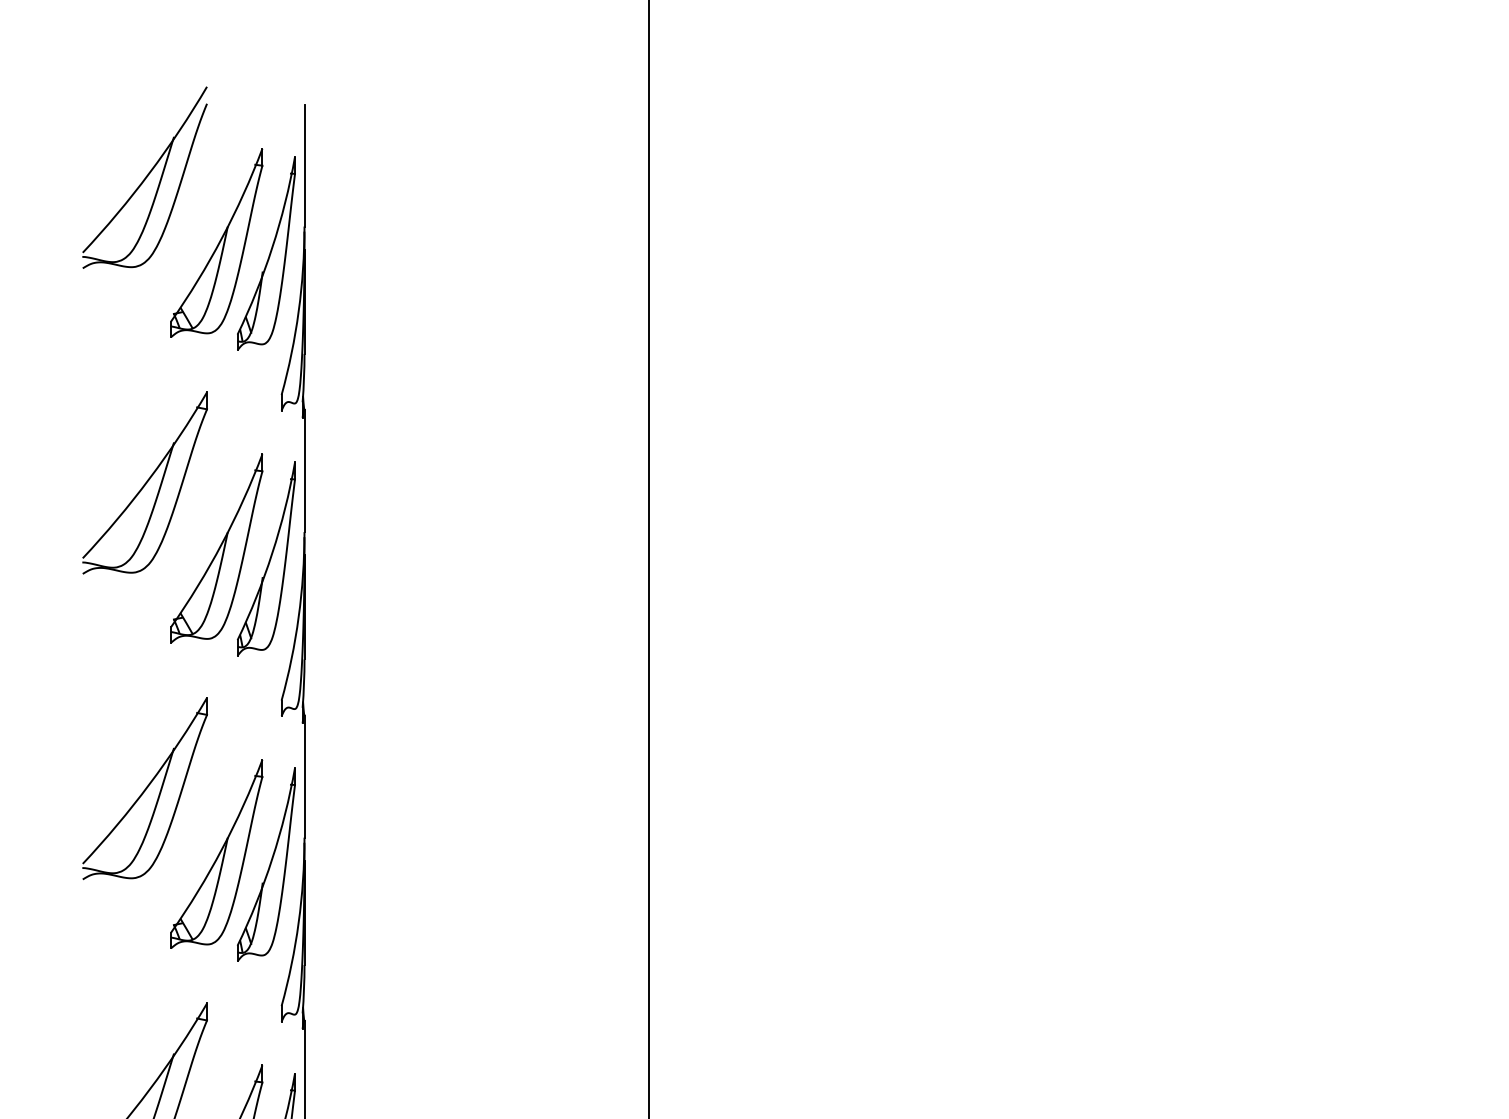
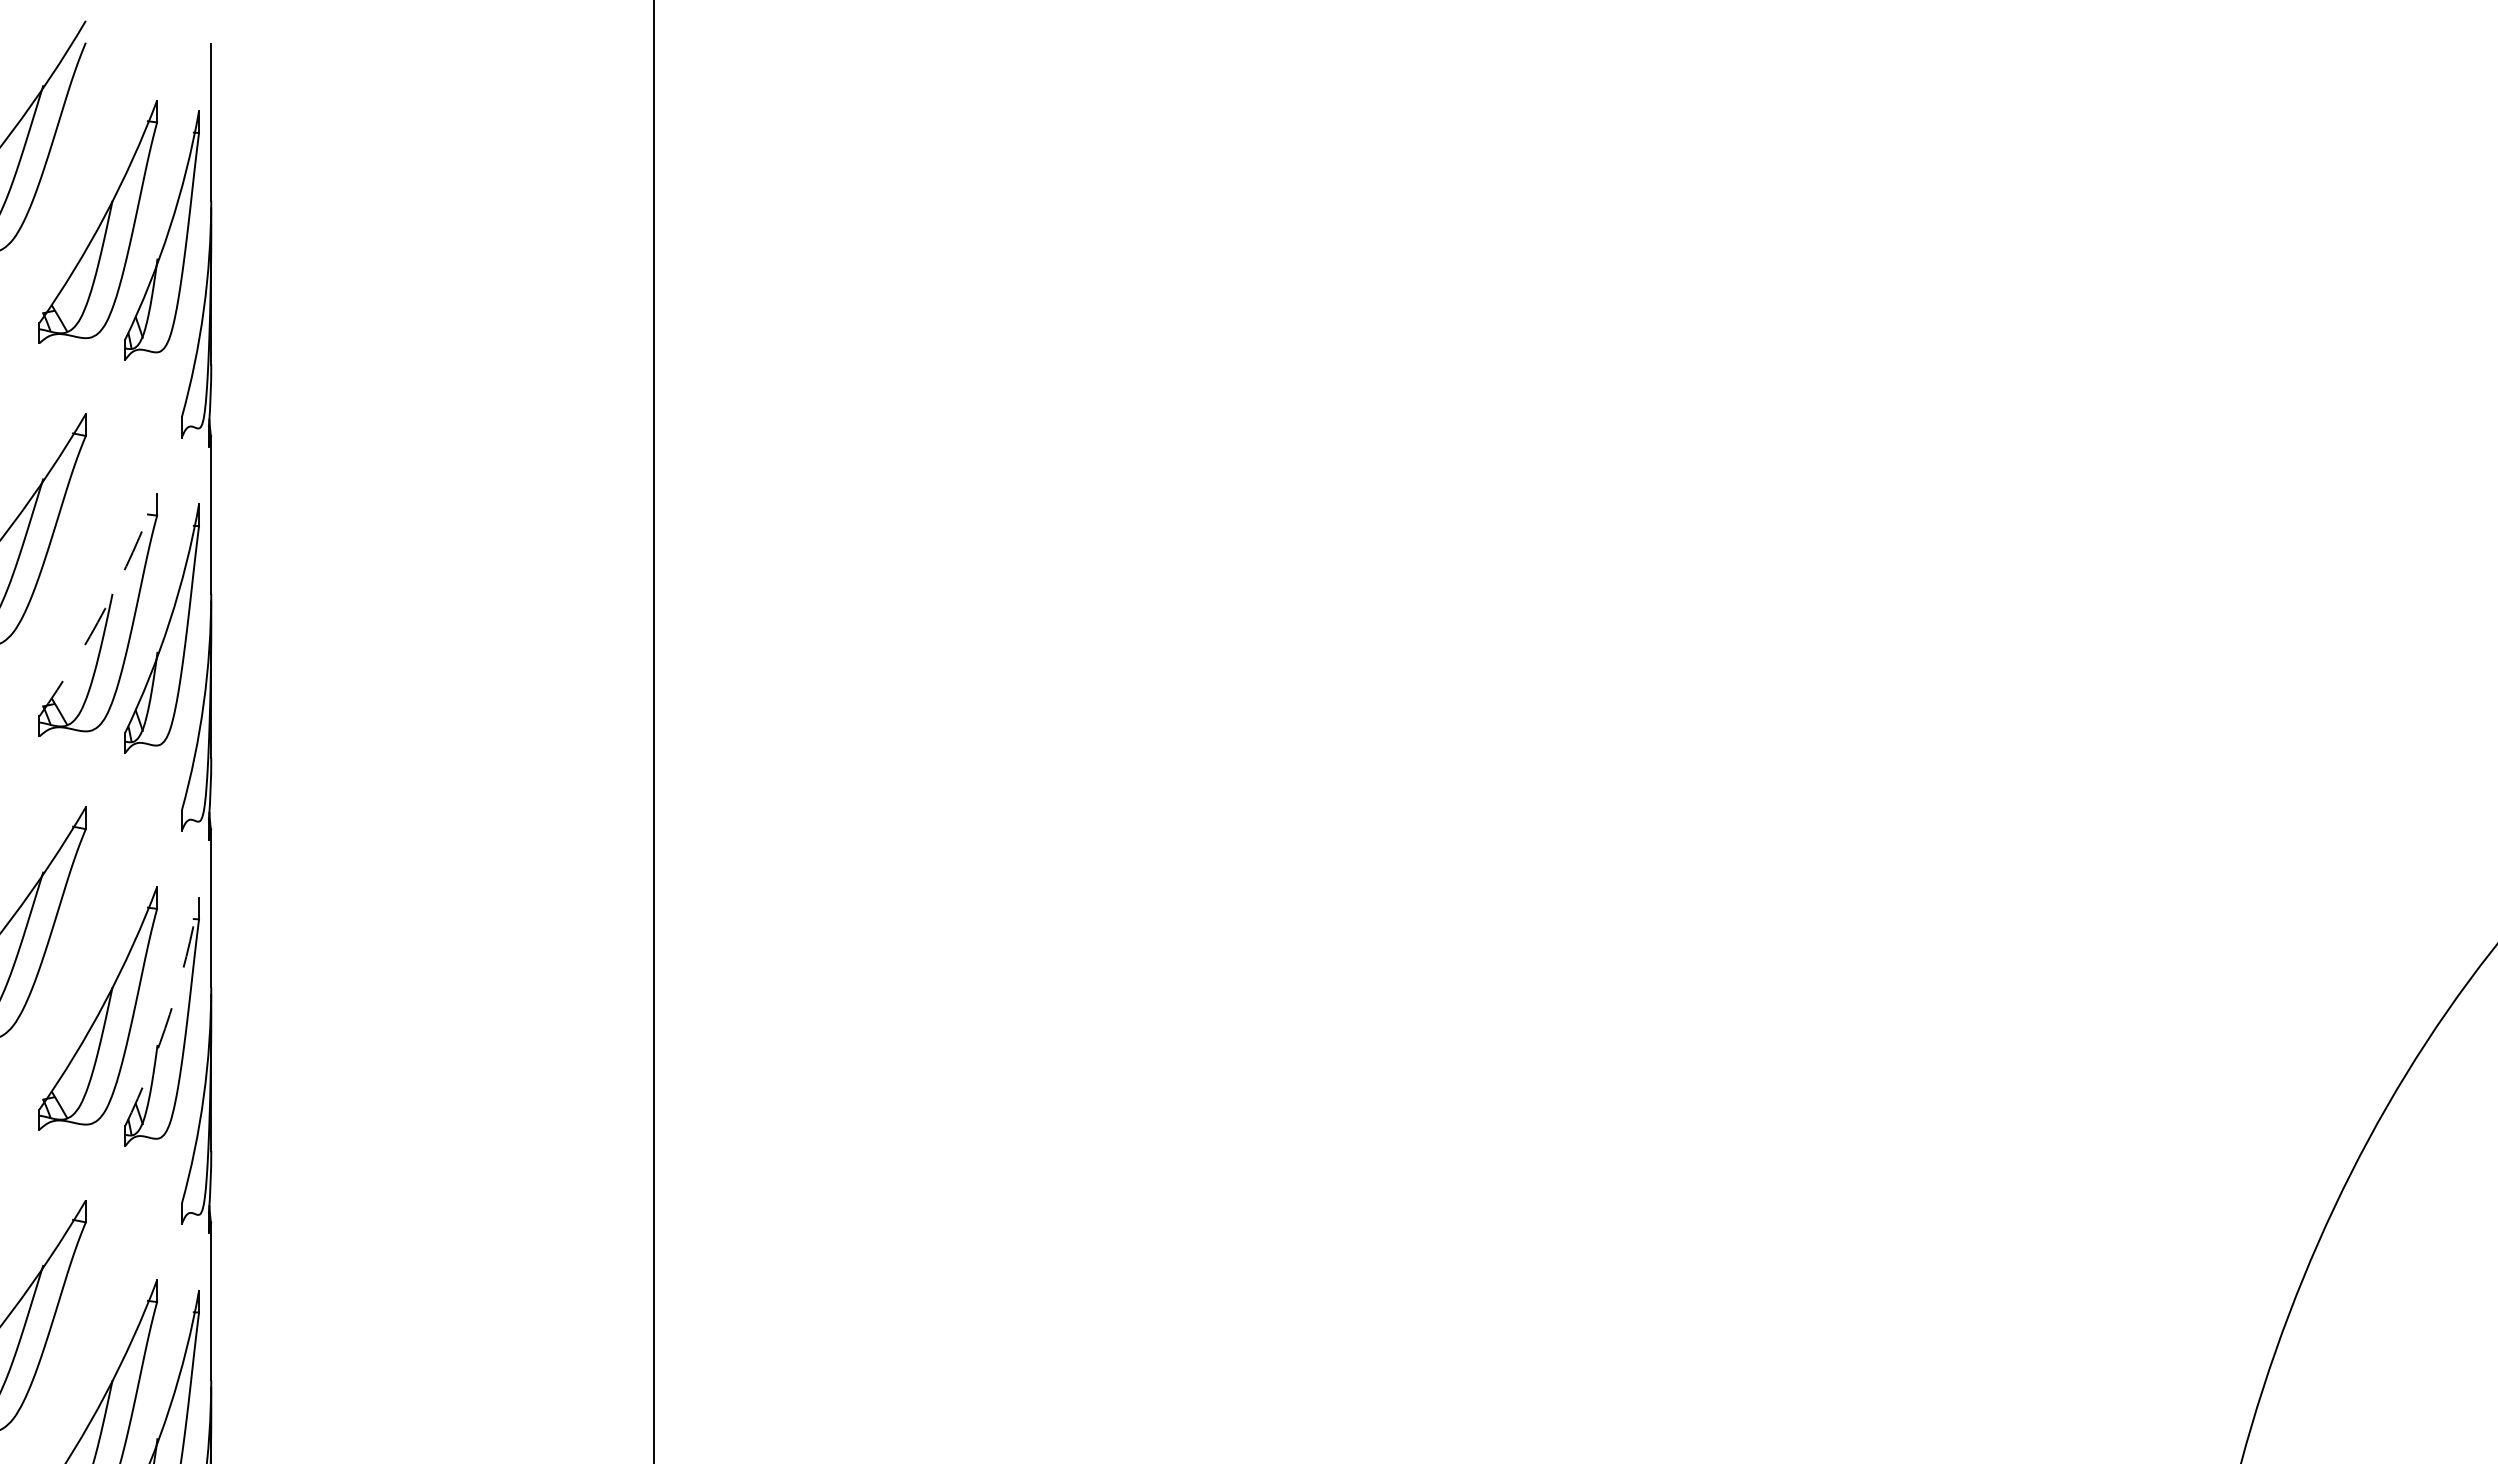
arc: (222, 543) -> (105, 608), solid -> dashed
arc: (272, 858) -> (169, 1014), solid -> dashed

